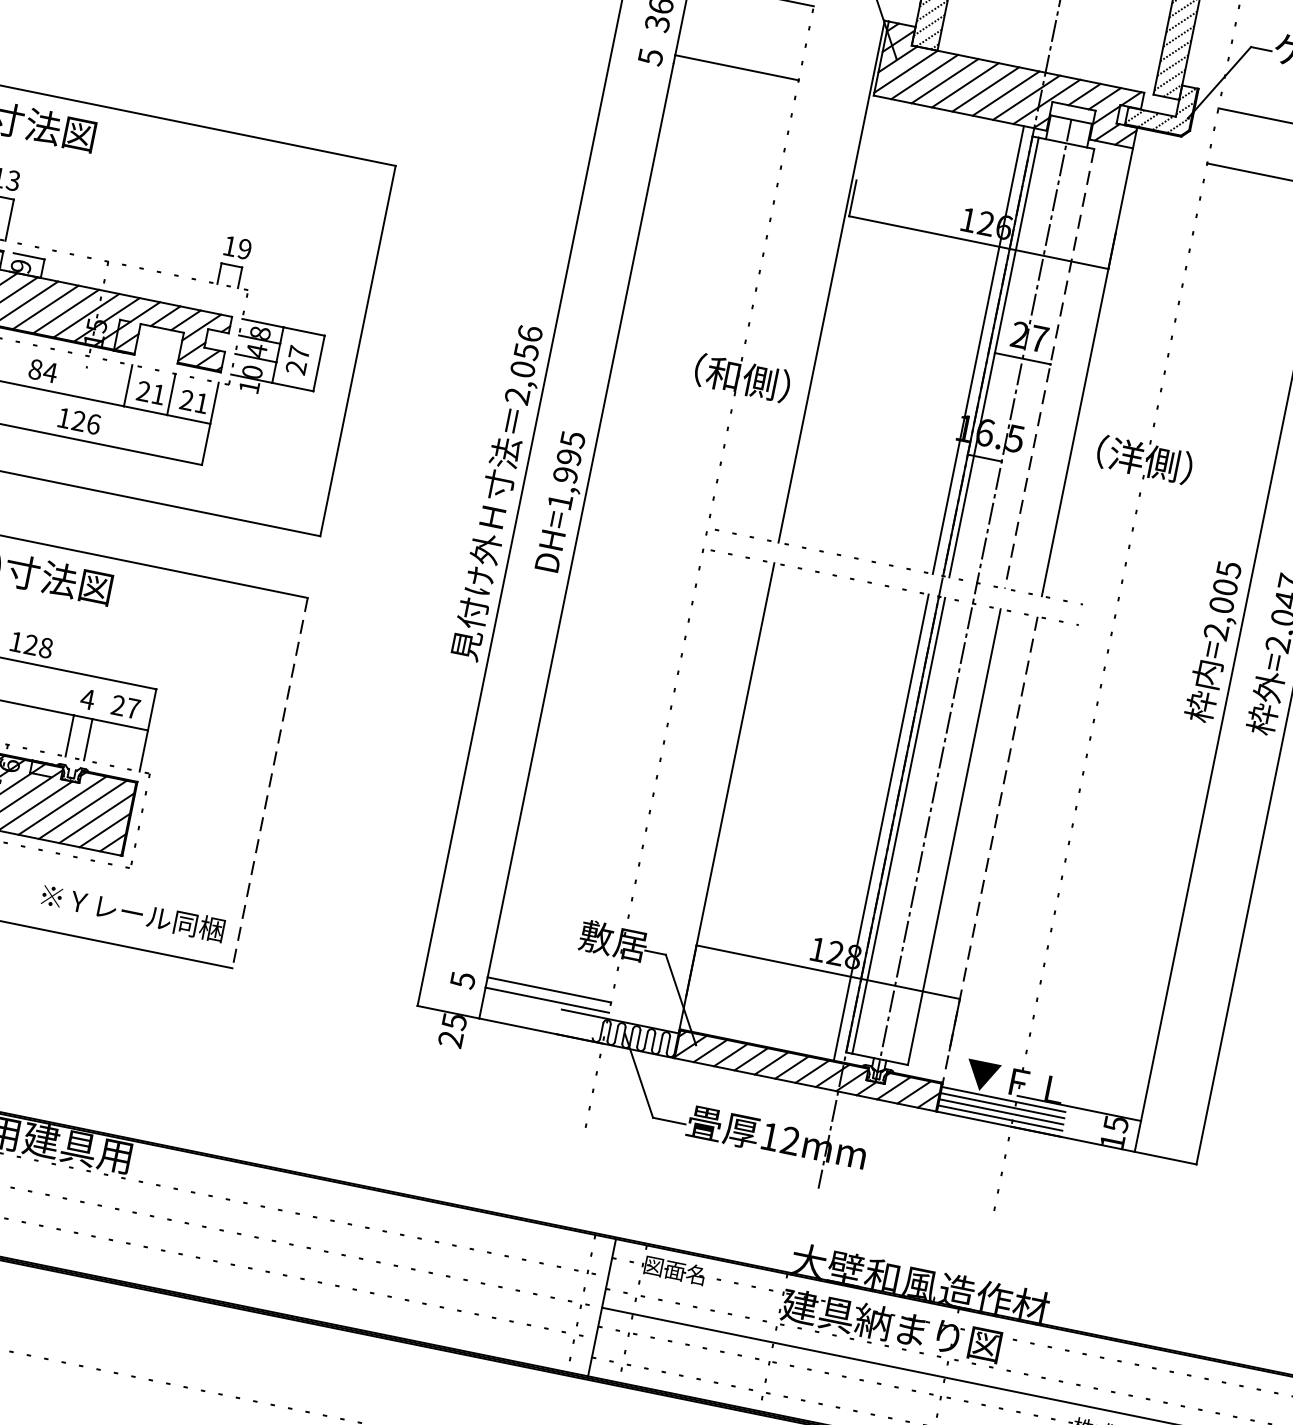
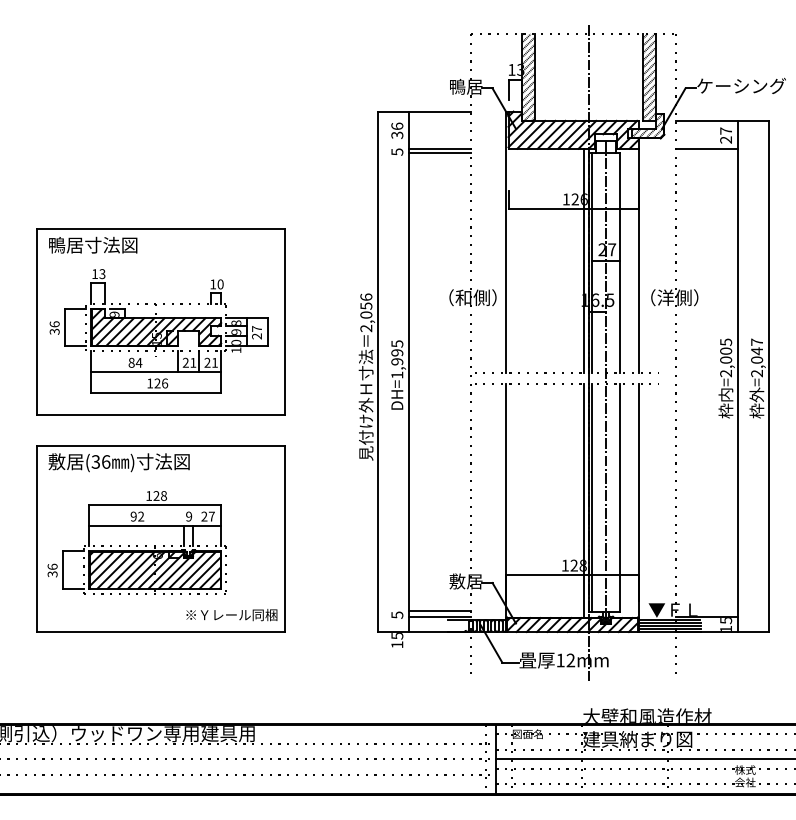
line: (734, 75) -> (439, 152), added
text: (244, 249) -> (220, 284), 19 -> 10
text: (257, 349) -> (236, 331), 4 -> 9
line: (1048, 369) -> (619, 263), dashed -> solid
text: (86, 698) -> (188, 516), 4 -> 9
line: (270, 784) -> (285, 539), dashed -> solid
line: (989, 851) -> (638, 501), dashed -> solid
text: (451, 1038) -> (397, 644), 25 -> 15

